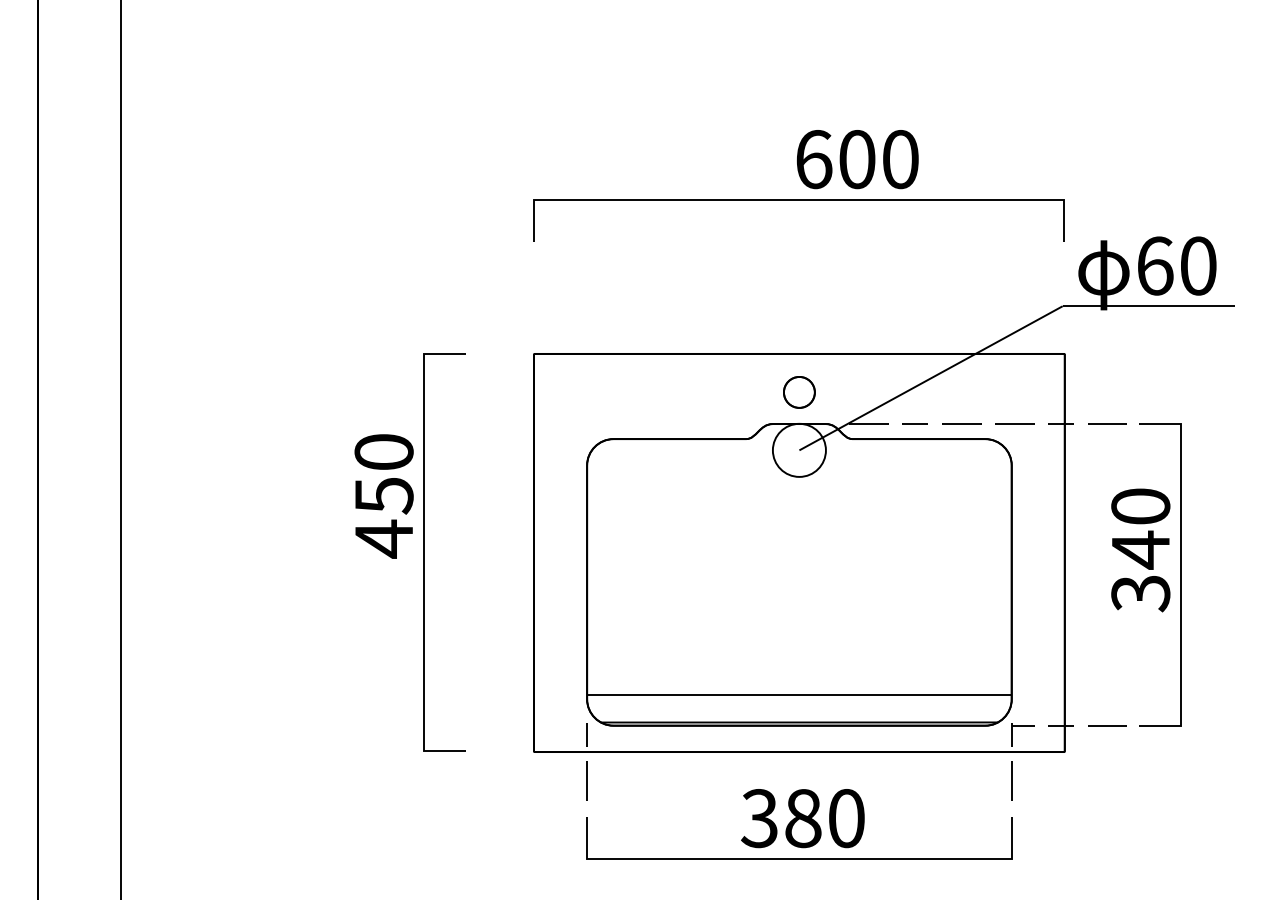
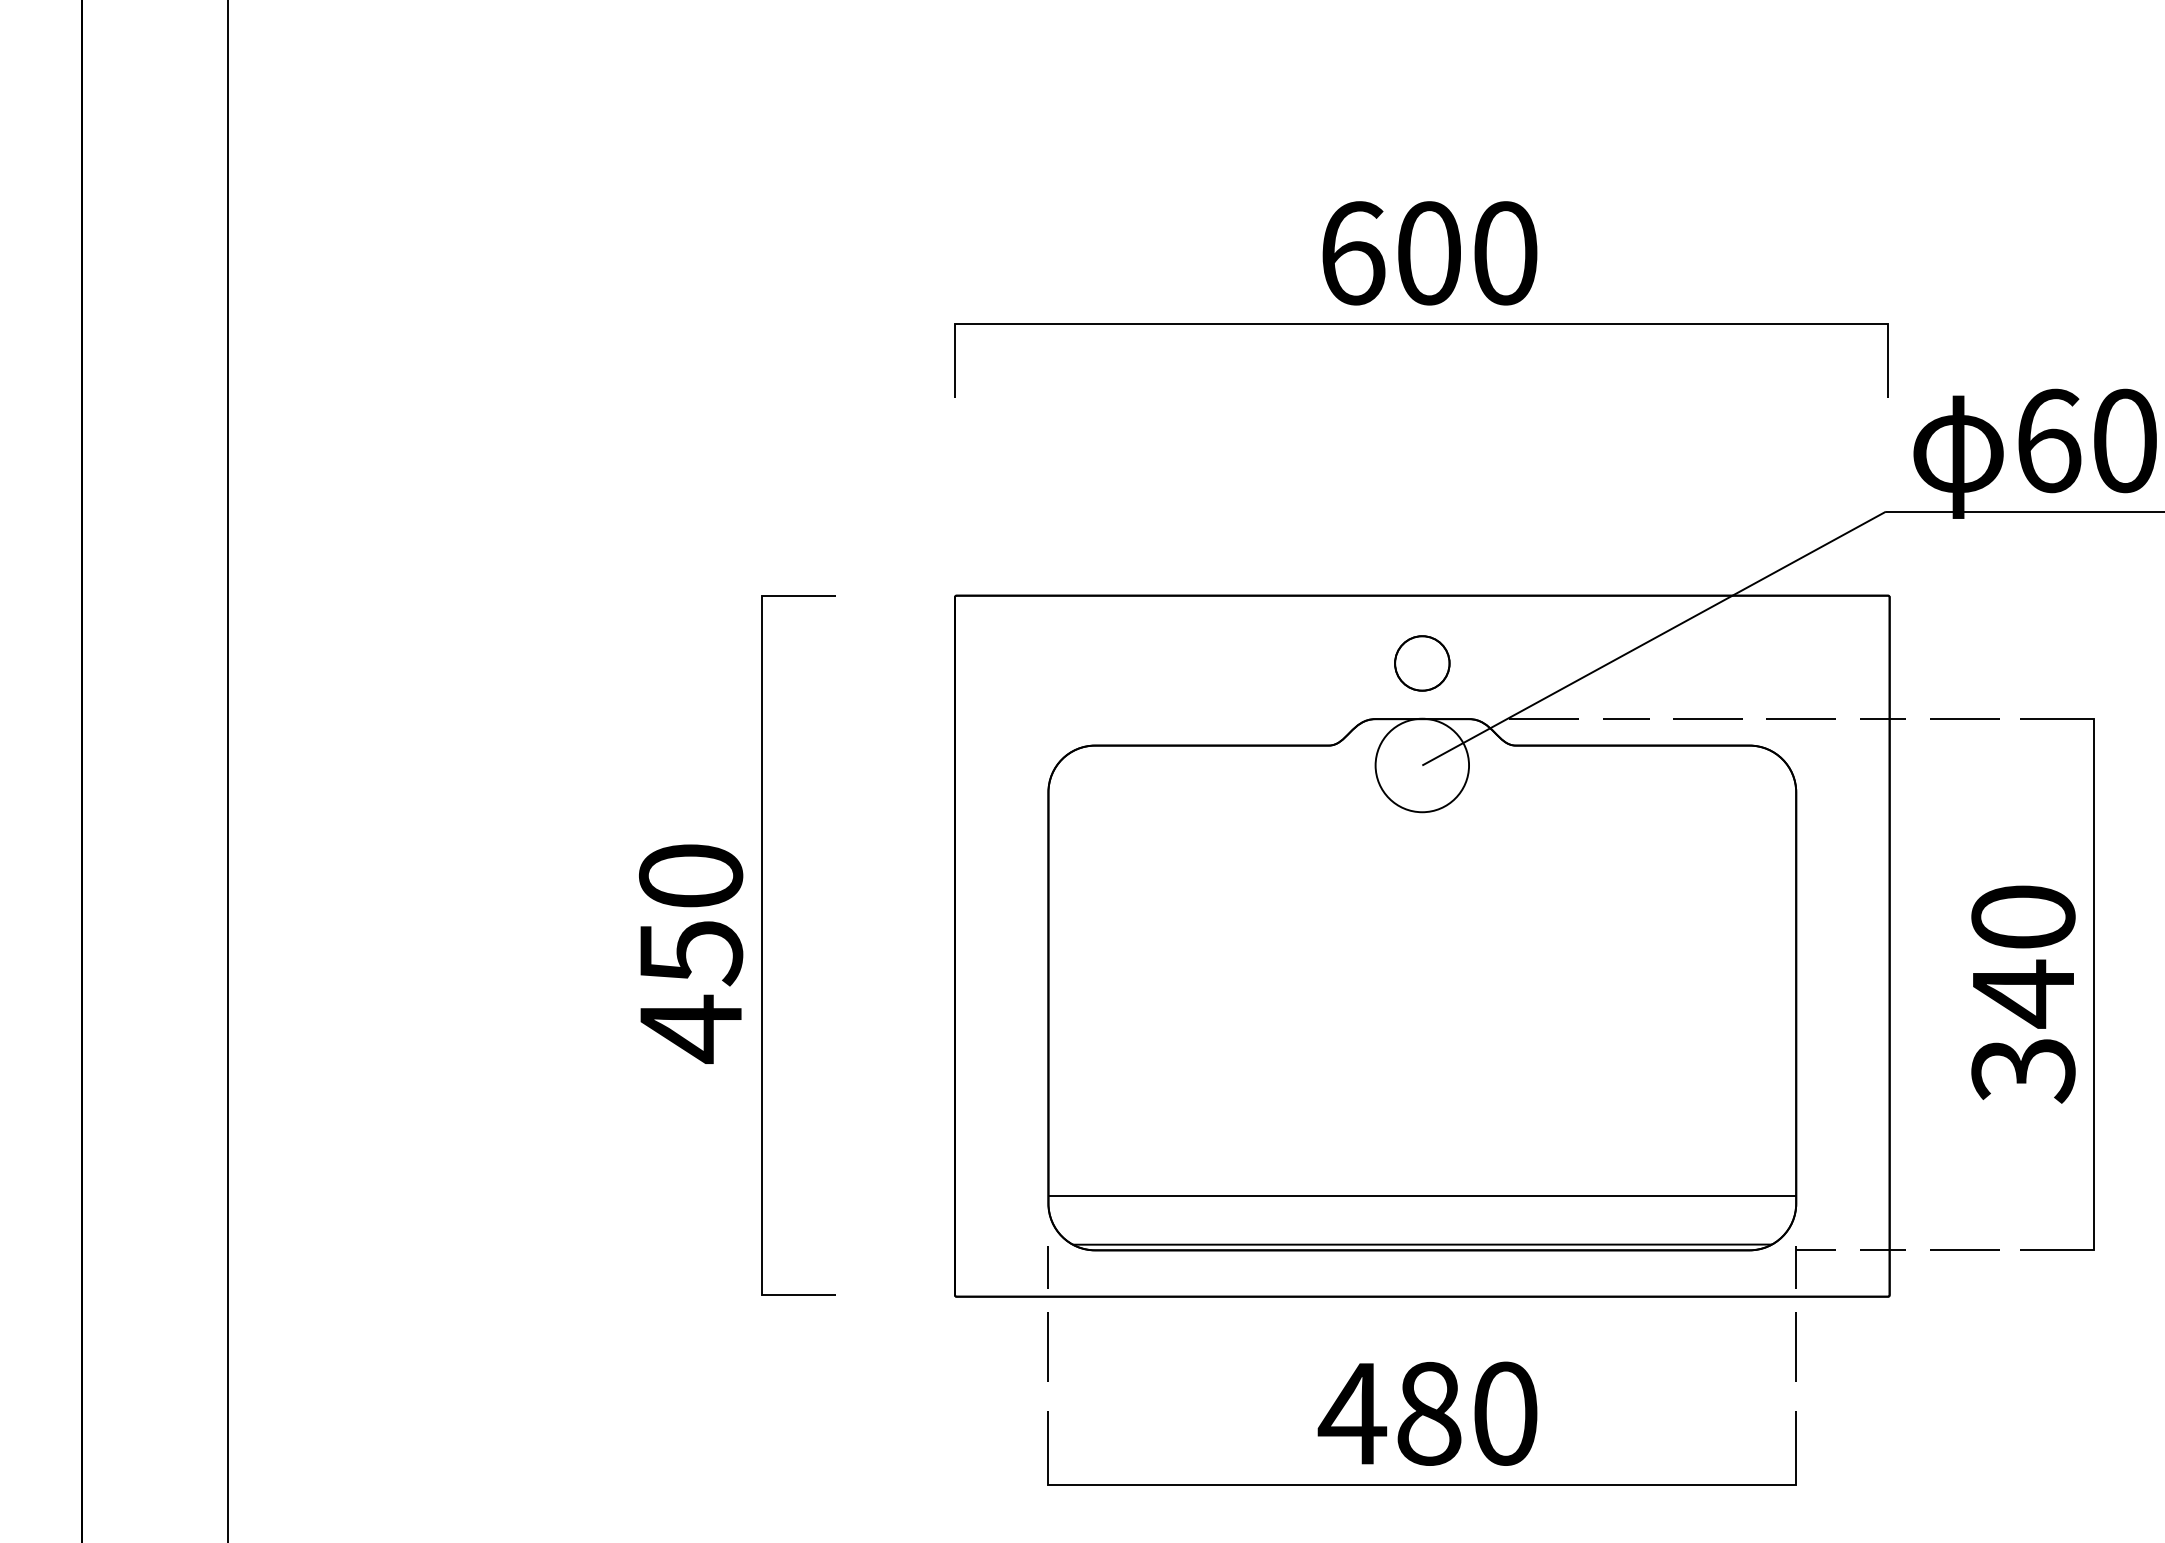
text: (857, 159) -> (1429, 253), moved
text: (383, 496) -> (689, 954), moved
text: (1140, 550) -> (2022, 994), moved
text: (759, 818) -> (1352, 1413), 380 -> 480

